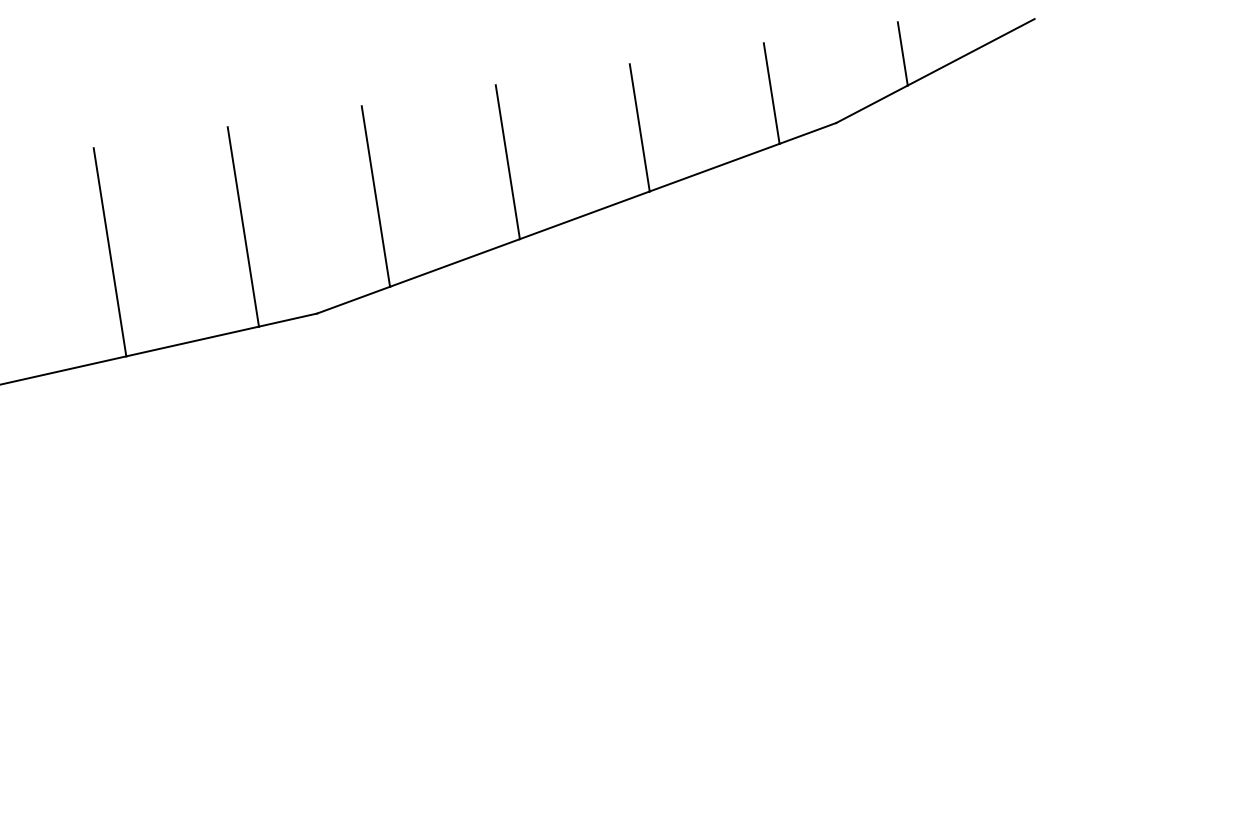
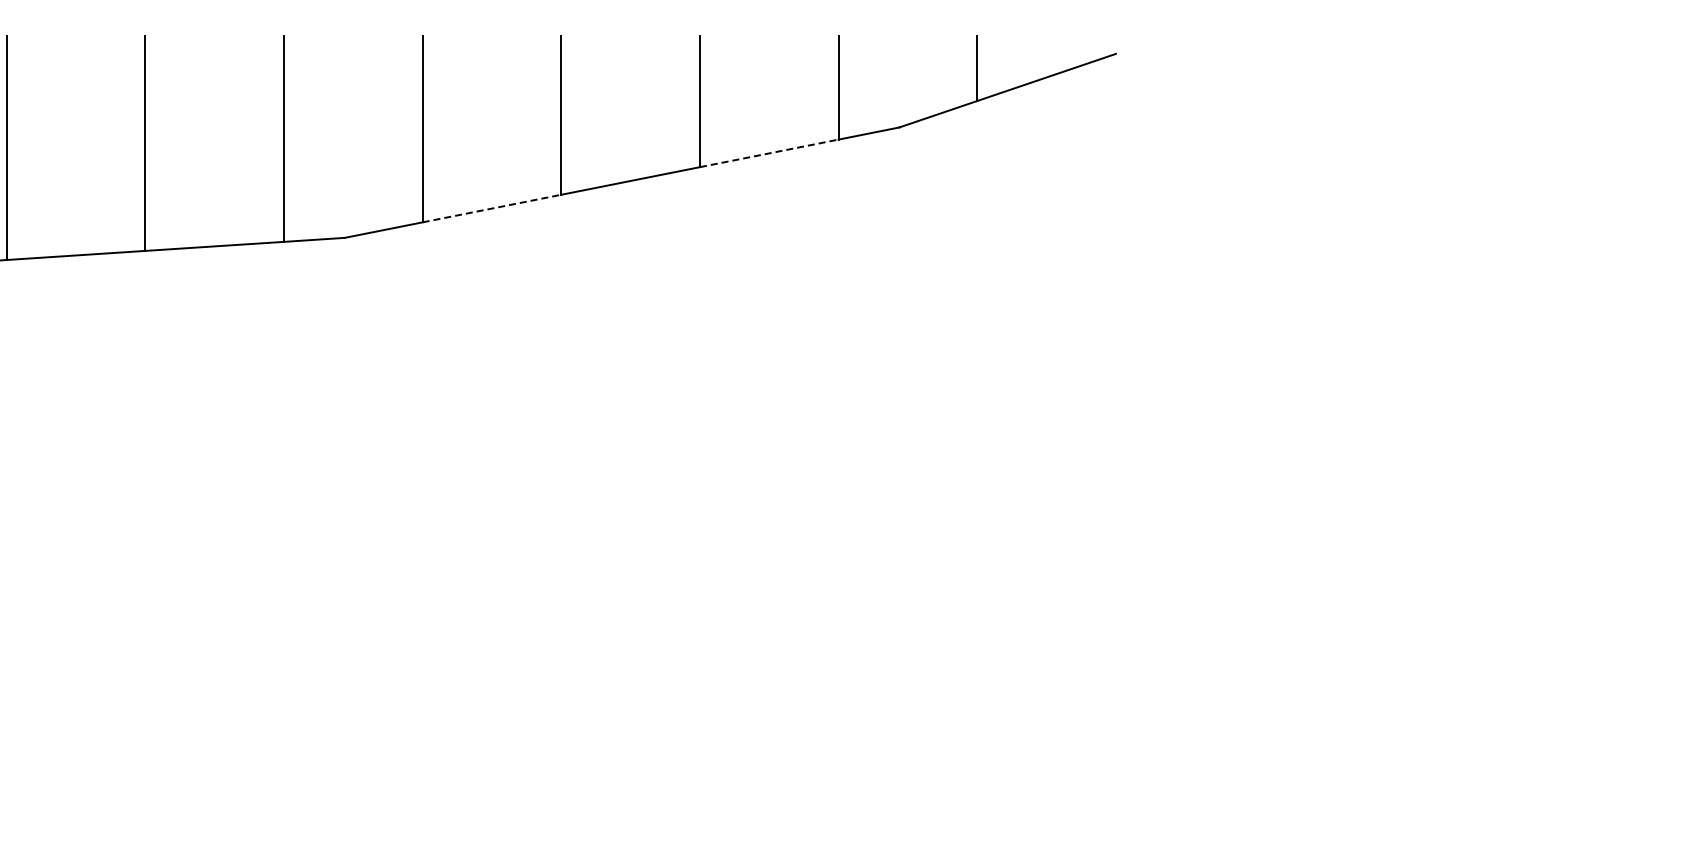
line: (714, 167) -> (769, 153), solid -> dashed
line: (455, 262) -> (492, 208), solid -> dashed

